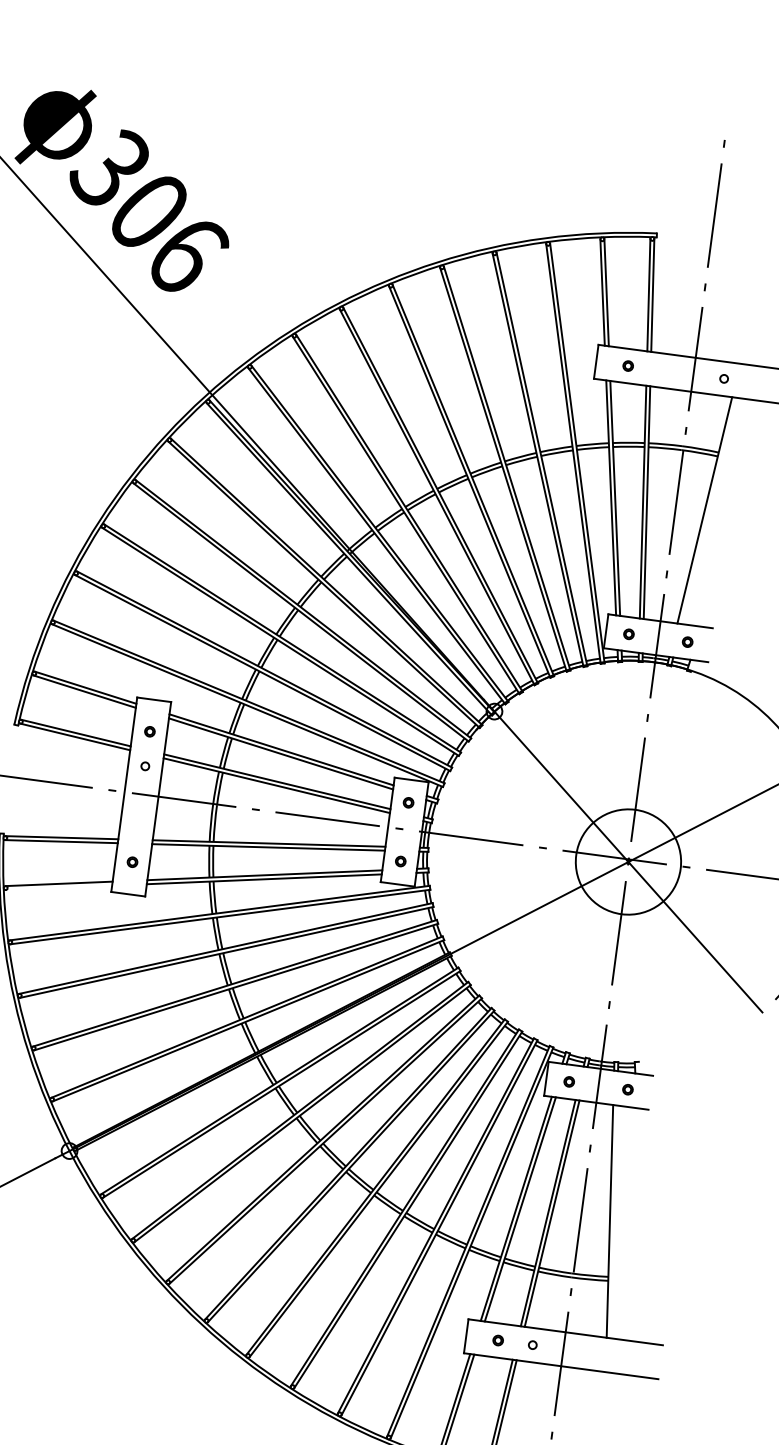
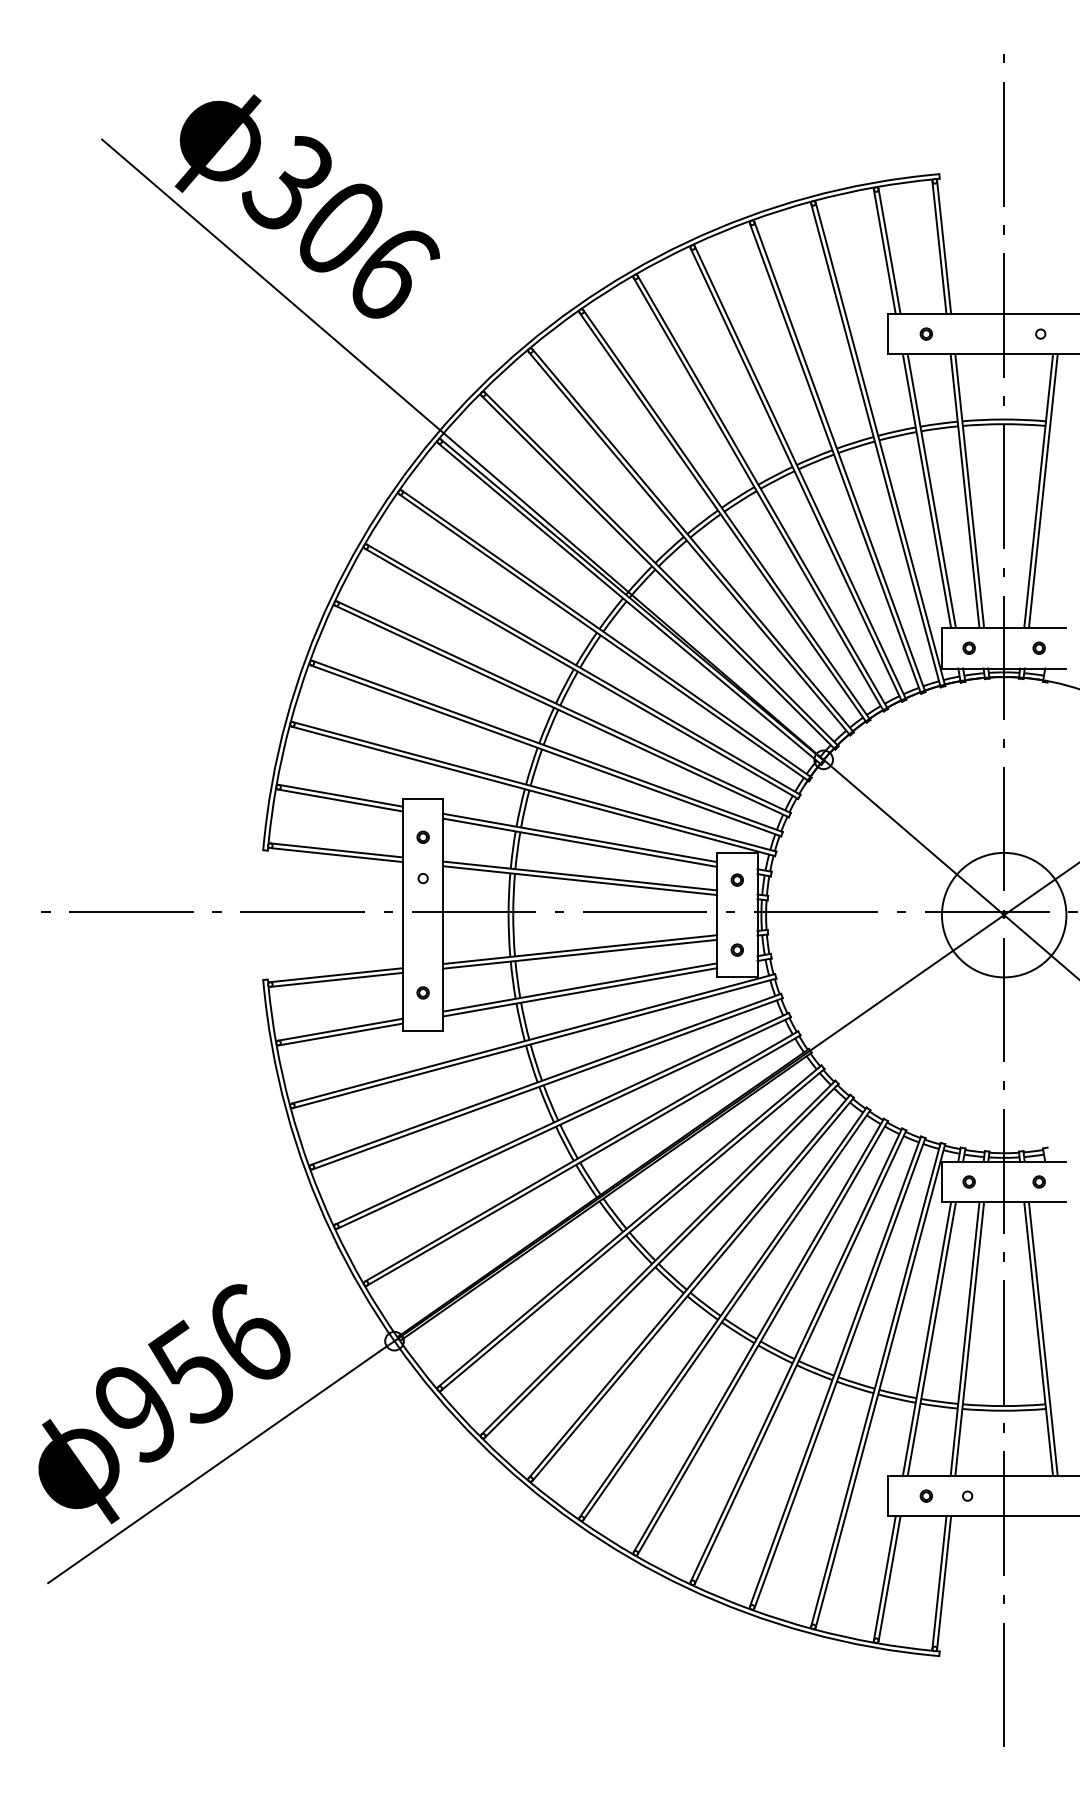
line: (707, 511) -> (1042, 491), added
line: (58, 887) -> (340, 1034), added
line: (613, 1221) -> (1042, 1338), added

